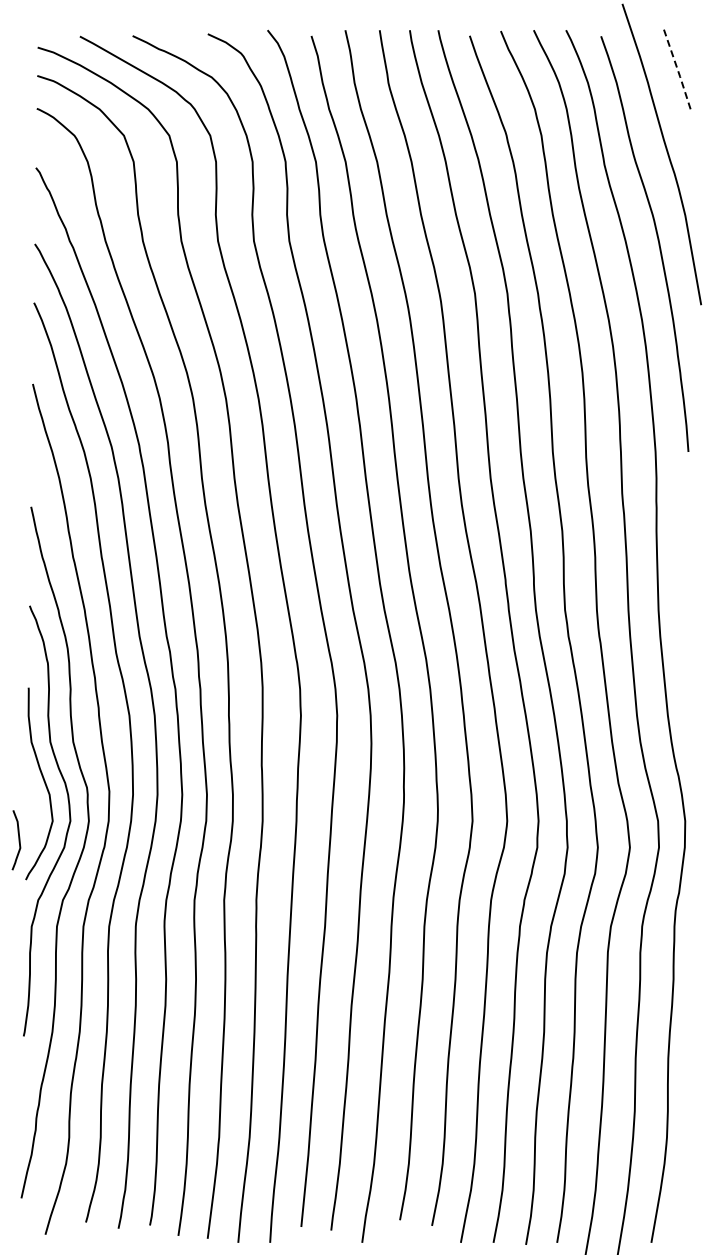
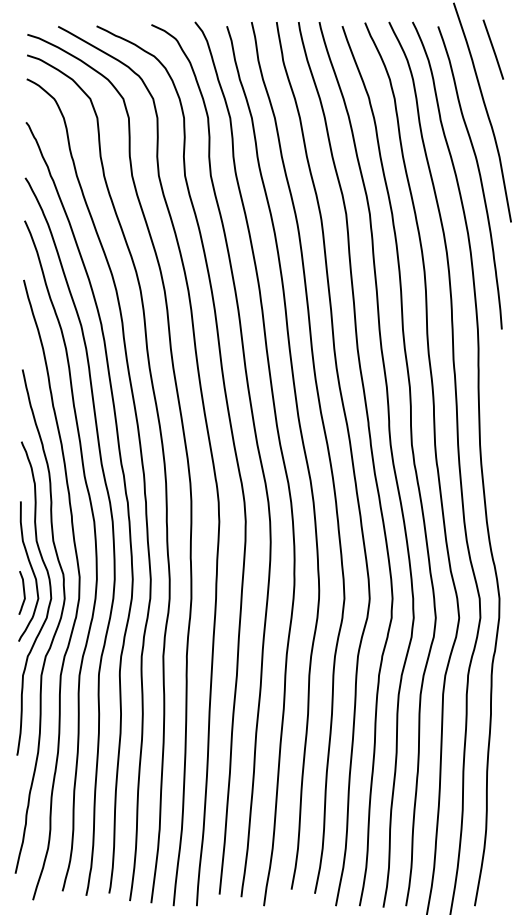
line: (677, 68) -> (493, 49), dashed -> solid
curve: (18, 840) -> (23, 593), moved

